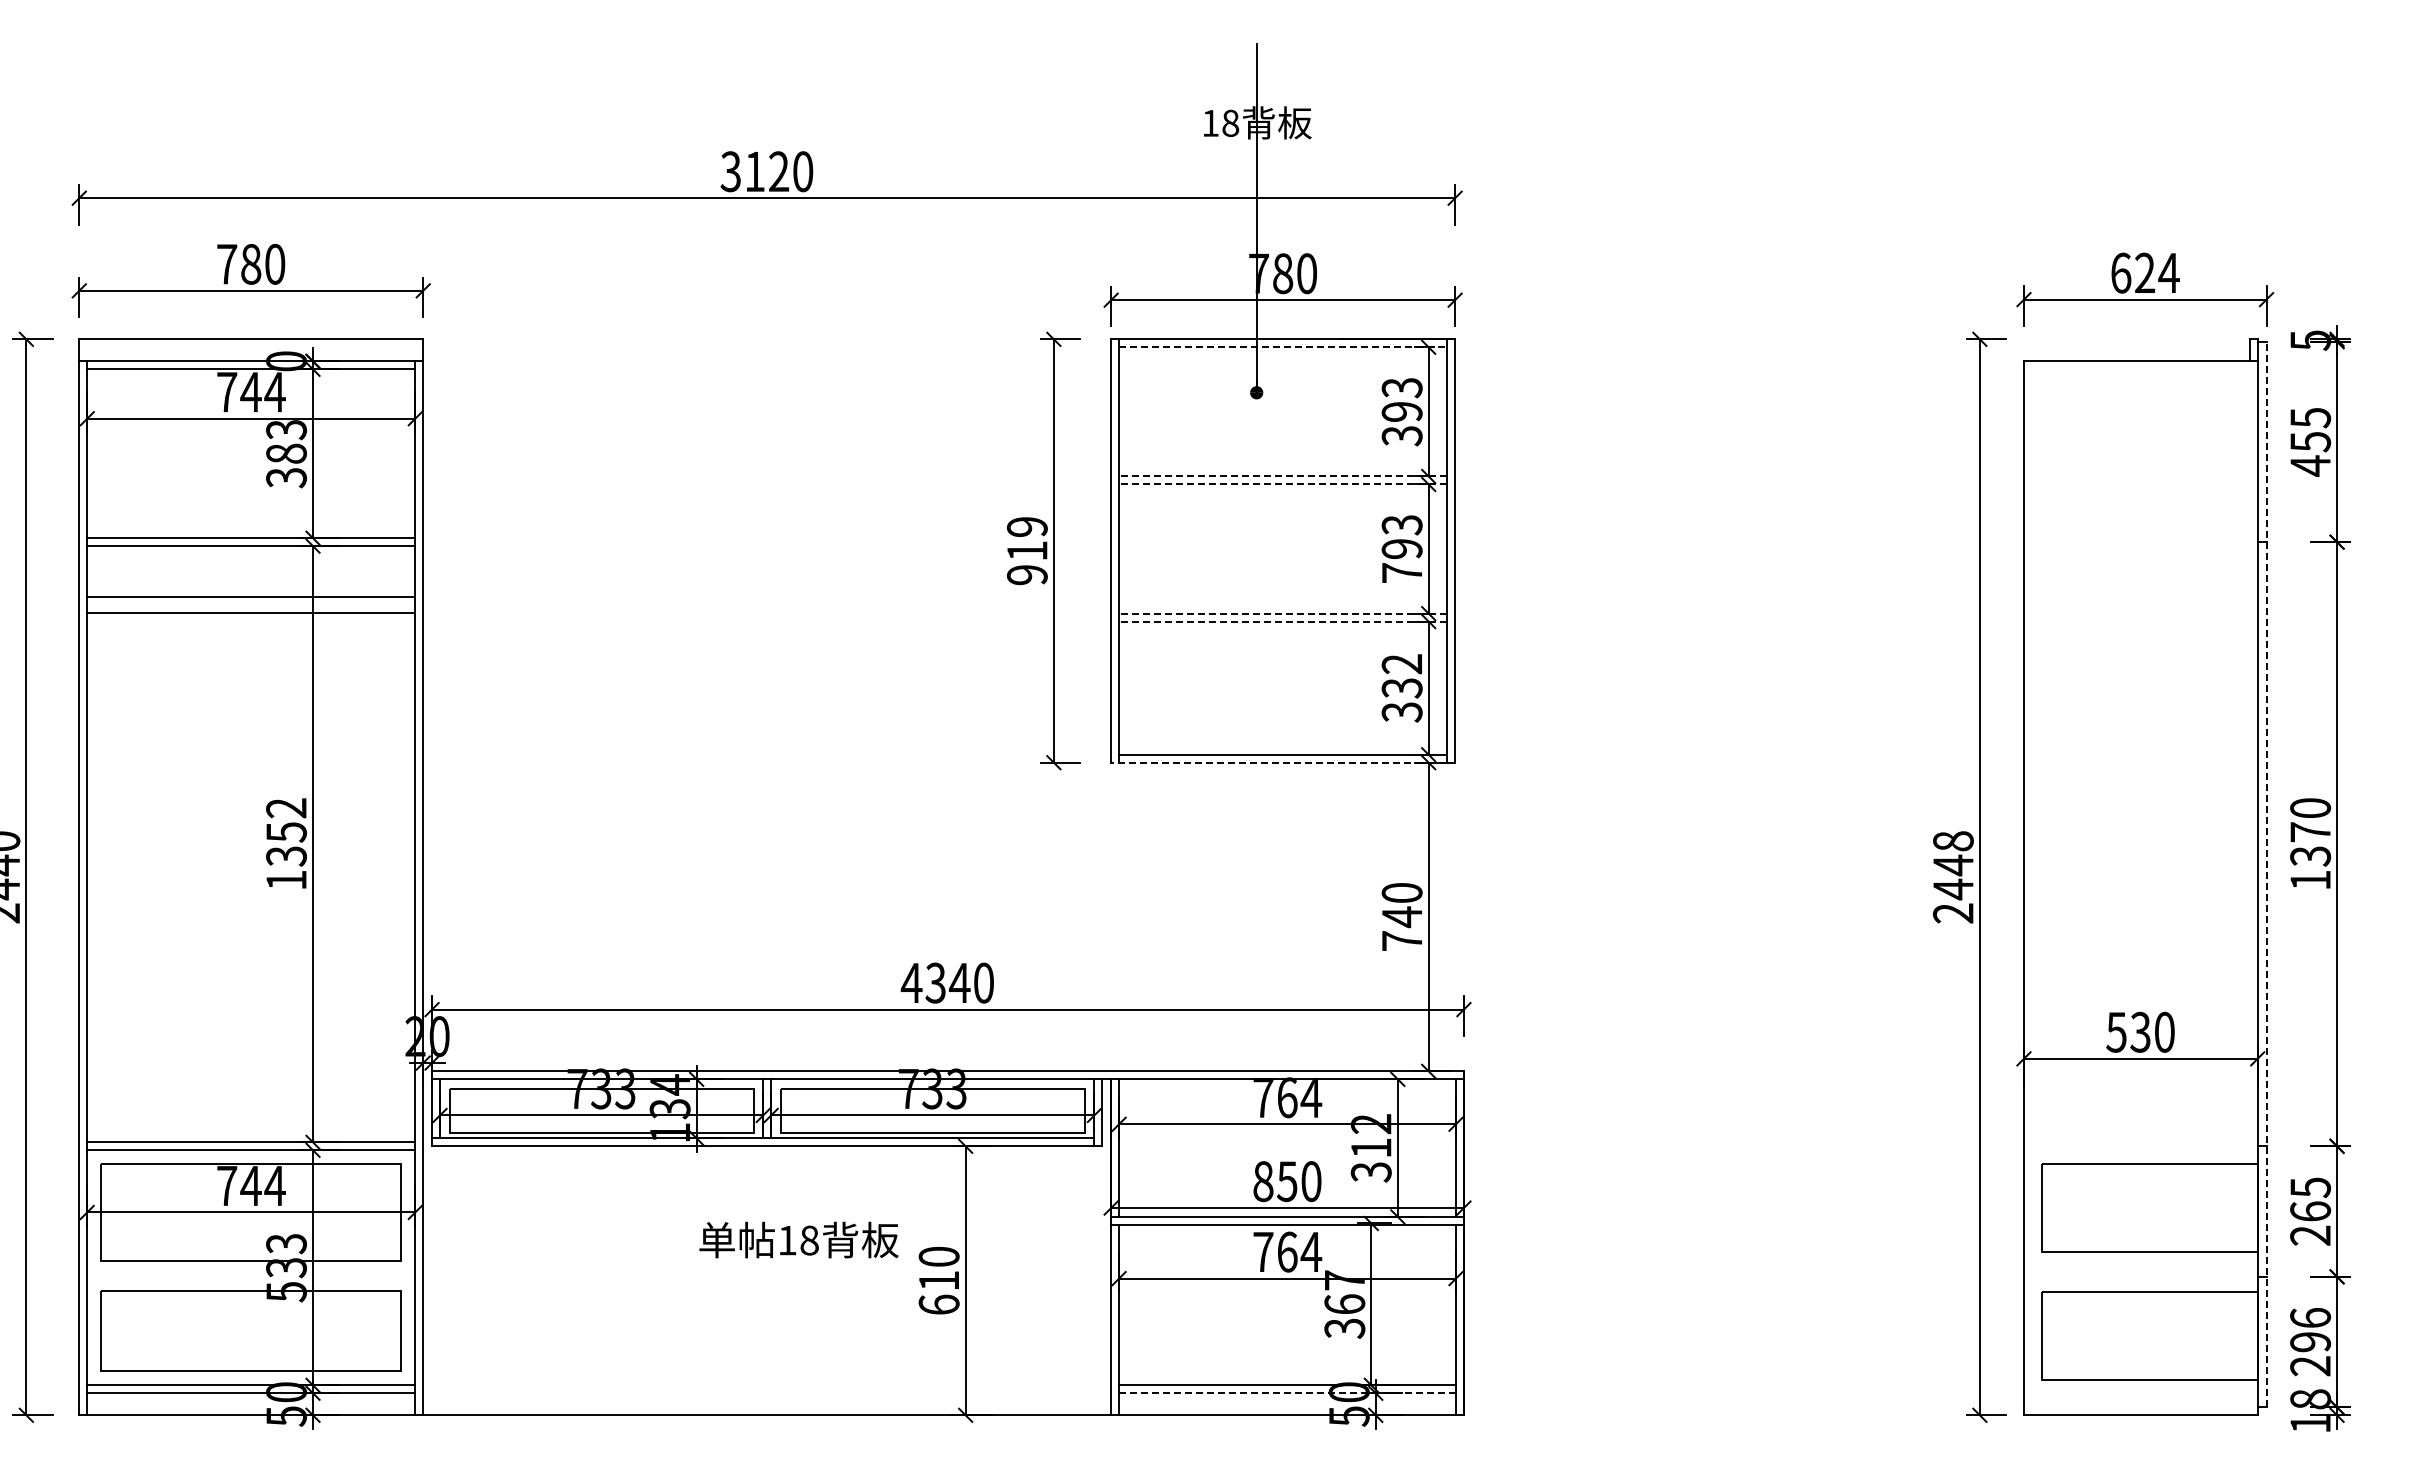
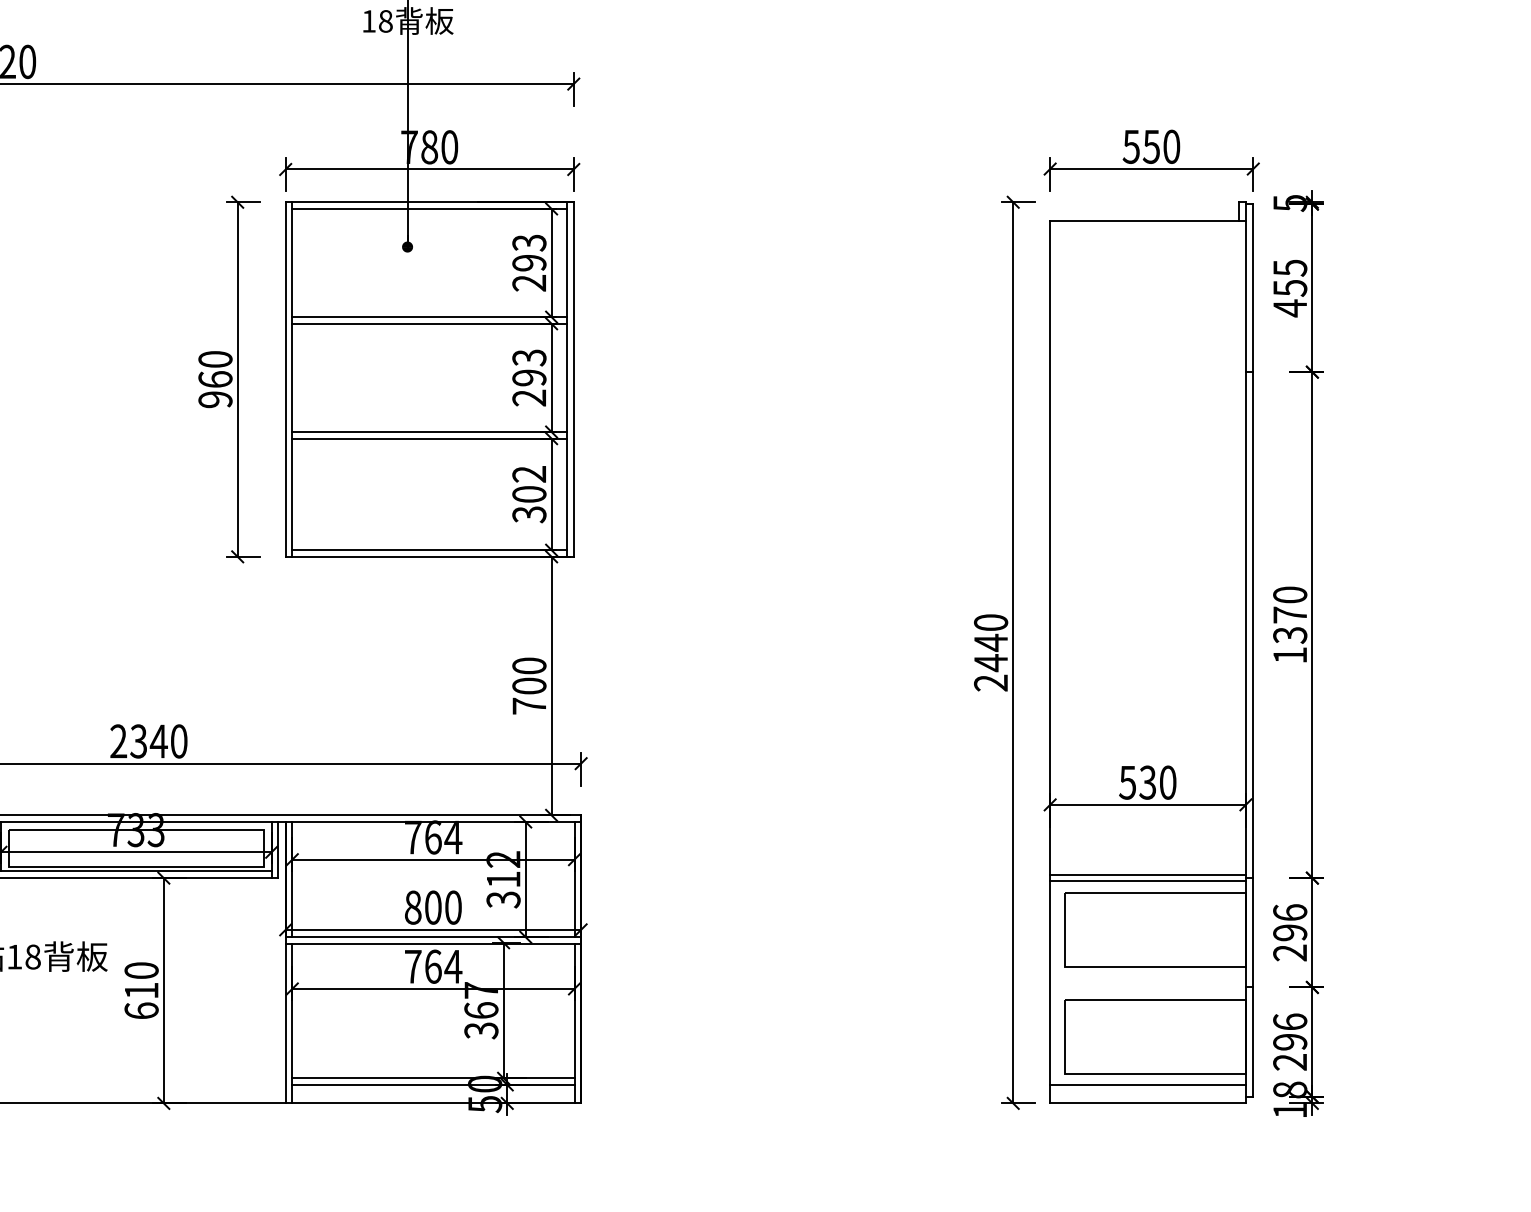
text: (2144, 272) -> (1151, 146), 624 -> 550
line: (1283, 347) -> (430, 209), dashed -> solid
text: (1401, 436) -> (528, 283), 393 -> 293
line: (1282, 476) -> (429, 317), dashed -> solid
line: (1282, 484) -> (429, 323), dashed -> solid
text: (1026, 538) -> (214, 369), 919 -> 960
text: (1401, 573) -> (528, 398), 793 -> 293
line: (1282, 613) -> (429, 431), dashed -> solid
line: (1282, 621) -> (429, 438), dashed -> solid
text: (1401, 688) -> (528, 494), 332 -> 302
line: (1283, 762) -> (430, 556), dashed -> solid
text: (1953, 841) -> (991, 622), 2448 -> 2440
line: (2266, 874) -> (1253, 650), dashed -> solid
text: (1401, 917) -> (528, 686), 740 -> 700
text: (911, 982) -> (118, 740), 4340 -> 2340
line: (2140, 1142) -> (1147, 874), added
line: (2140, 1150) -> (1147, 881), added
text: (1287, 1181) -> (433, 907), 850 -> 800
text: (2310, 1199) -> (1290, 922), 265 -> 296
line: (1288, 1393) -> (434, 1085), dashed -> solid
line: (2140, 1393) -> (1147, 1085), added

